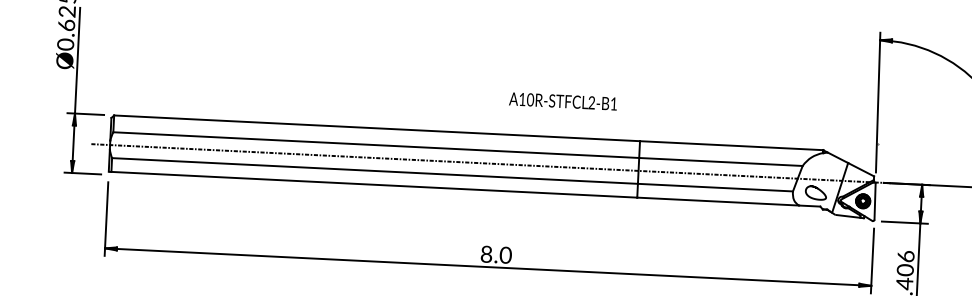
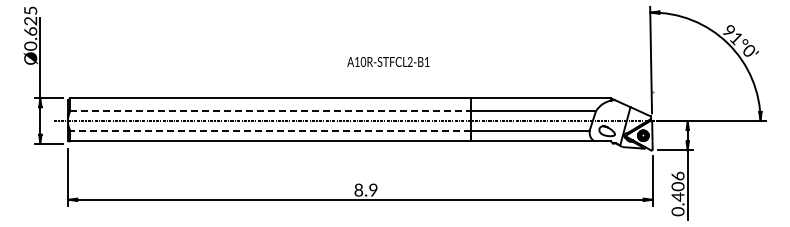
text: (563, 100) -> (388, 61), moved
line: (375, 145) -> (270, 111), solid -> dashed
line: (374, 170) -> (270, 130), solid -> dashed
text: (505, 255) -> (373, 190), 8.0 -> 8.9

